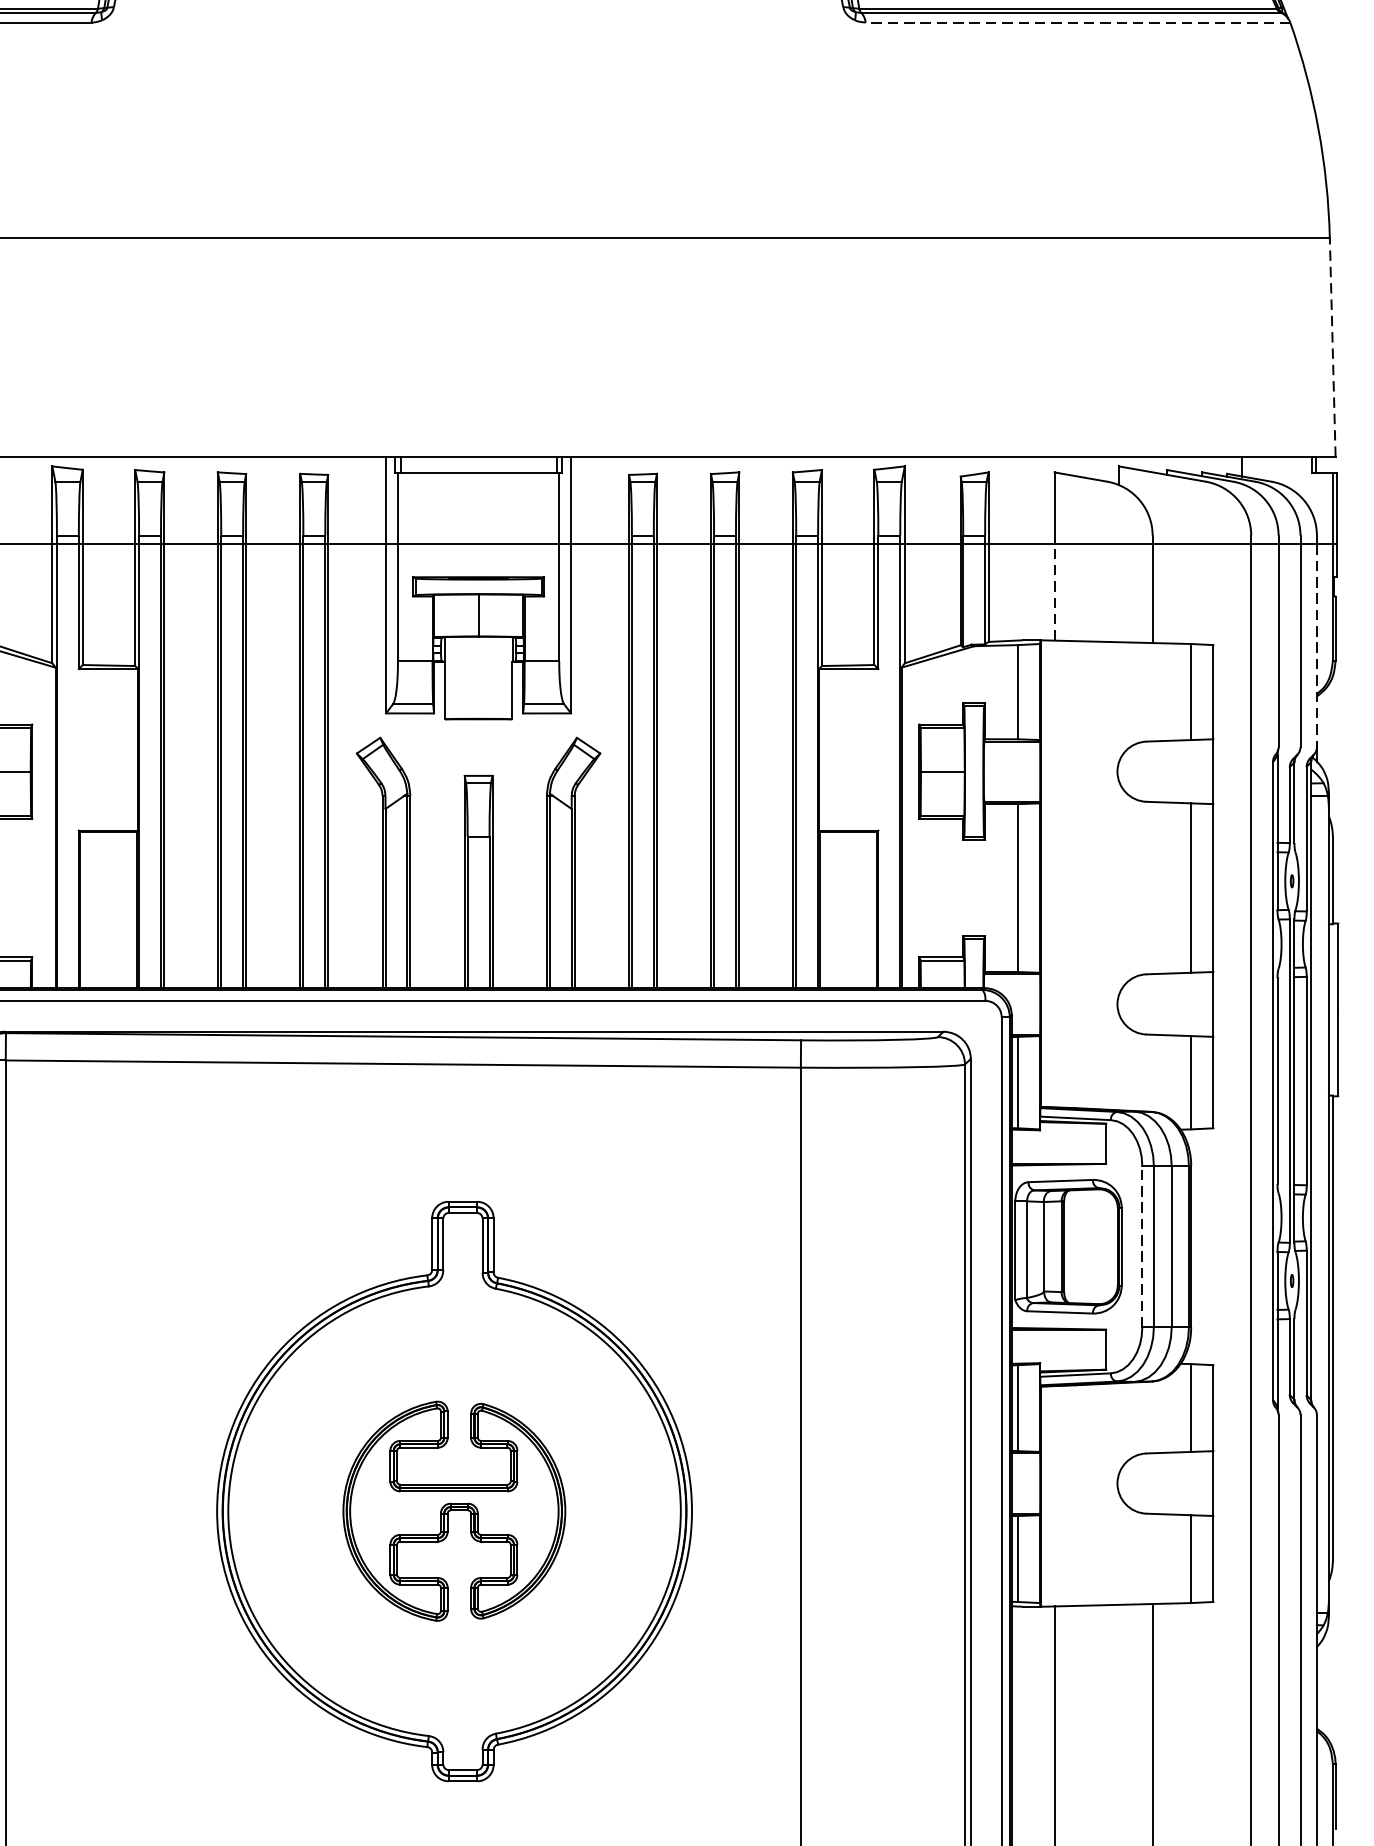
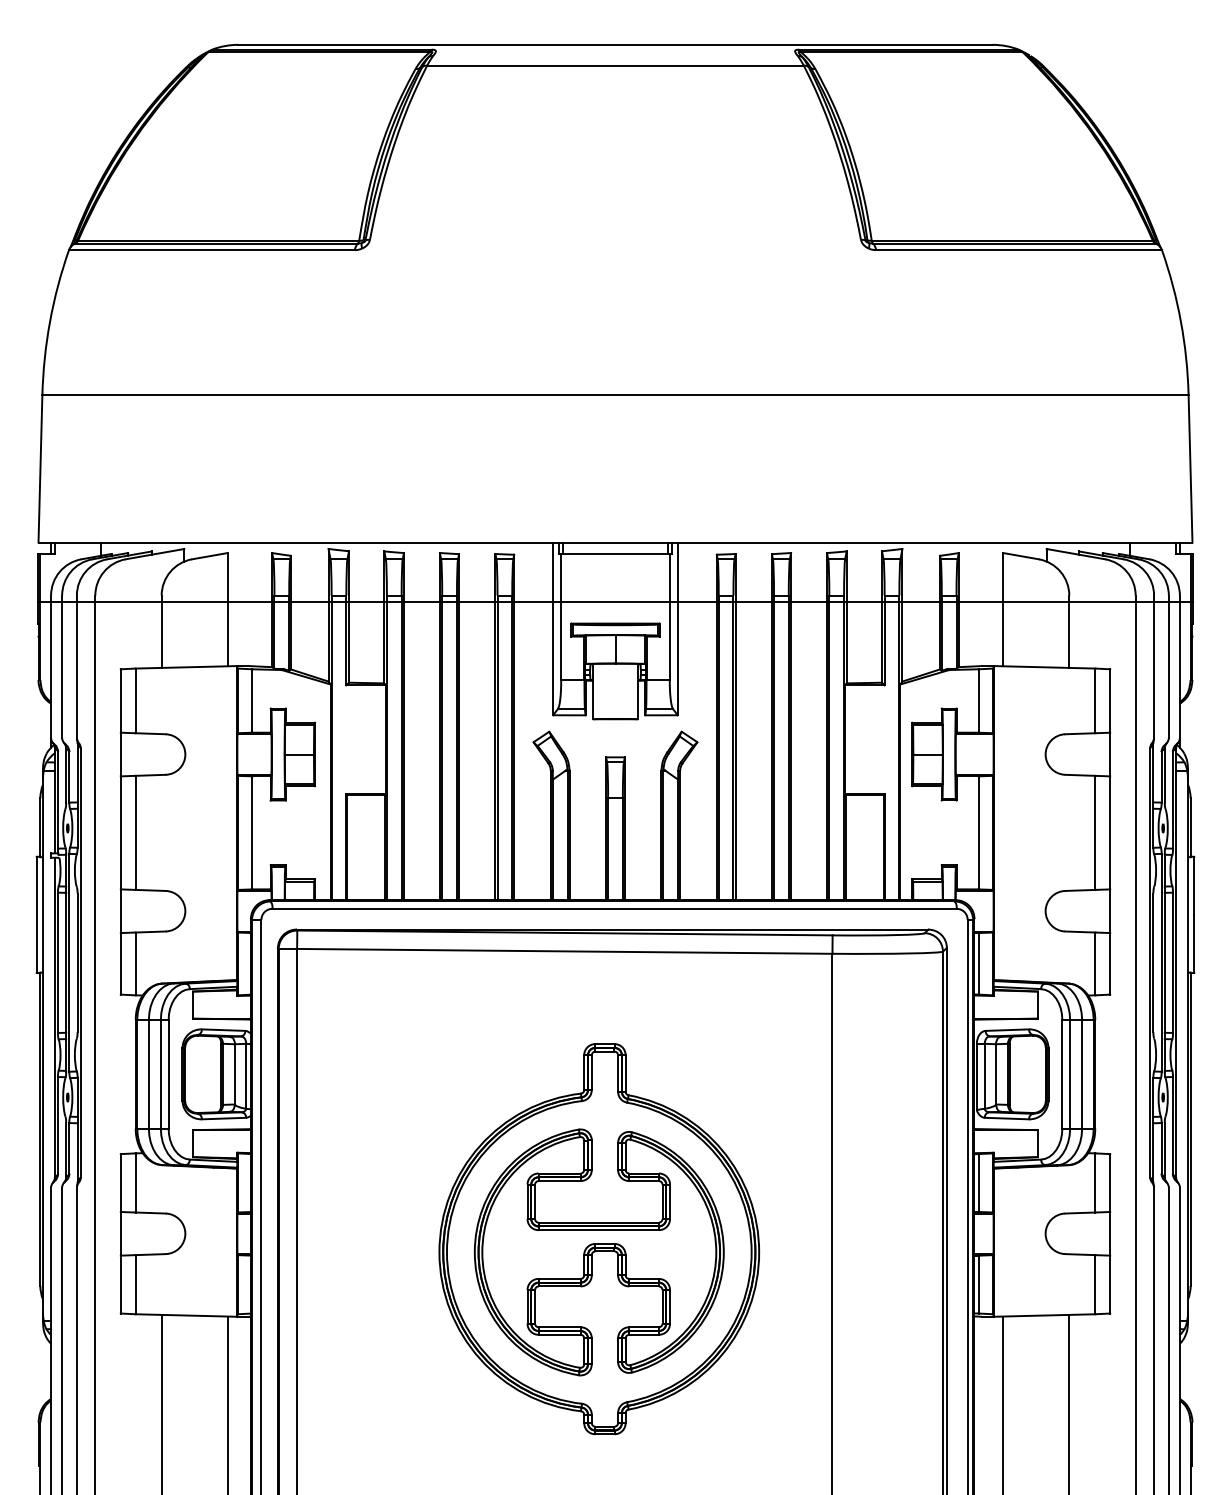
line: (1078, 23) -> (1019, 250), dashed -> solid
line: (1332, 346) -> (1190, 468), dashed -> solid
line: (1054, 591) -> (1003, 633), dashed -> solid
line: (1316, 646) -> (1179, 670), dashed -> solid
line: (1142, 1245) -> (1062, 1073), dashed -> solid
part: (453, 1511) -> (598, 1252), size x1.67

